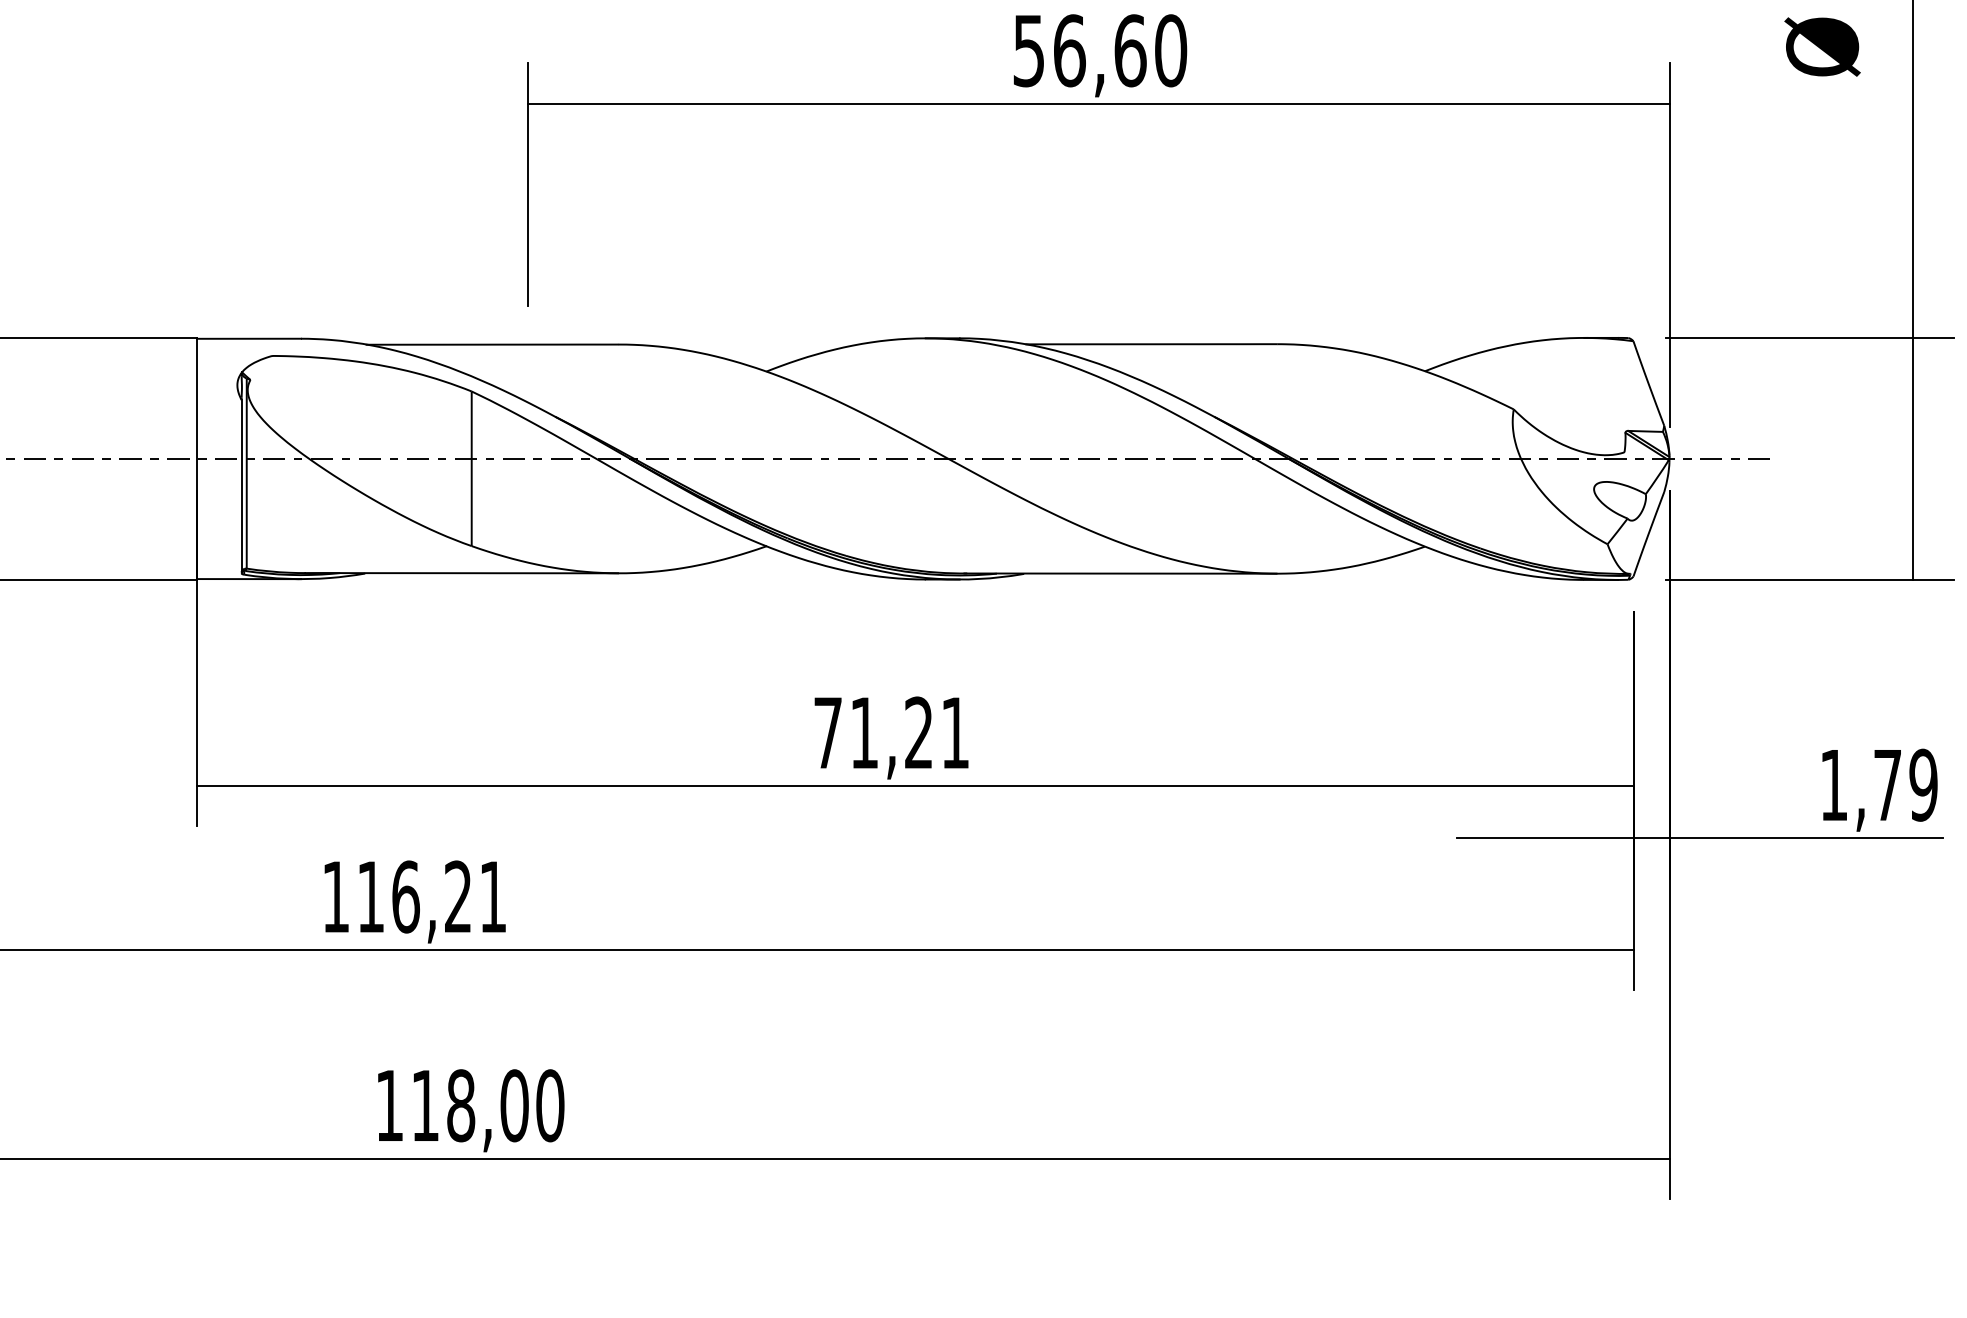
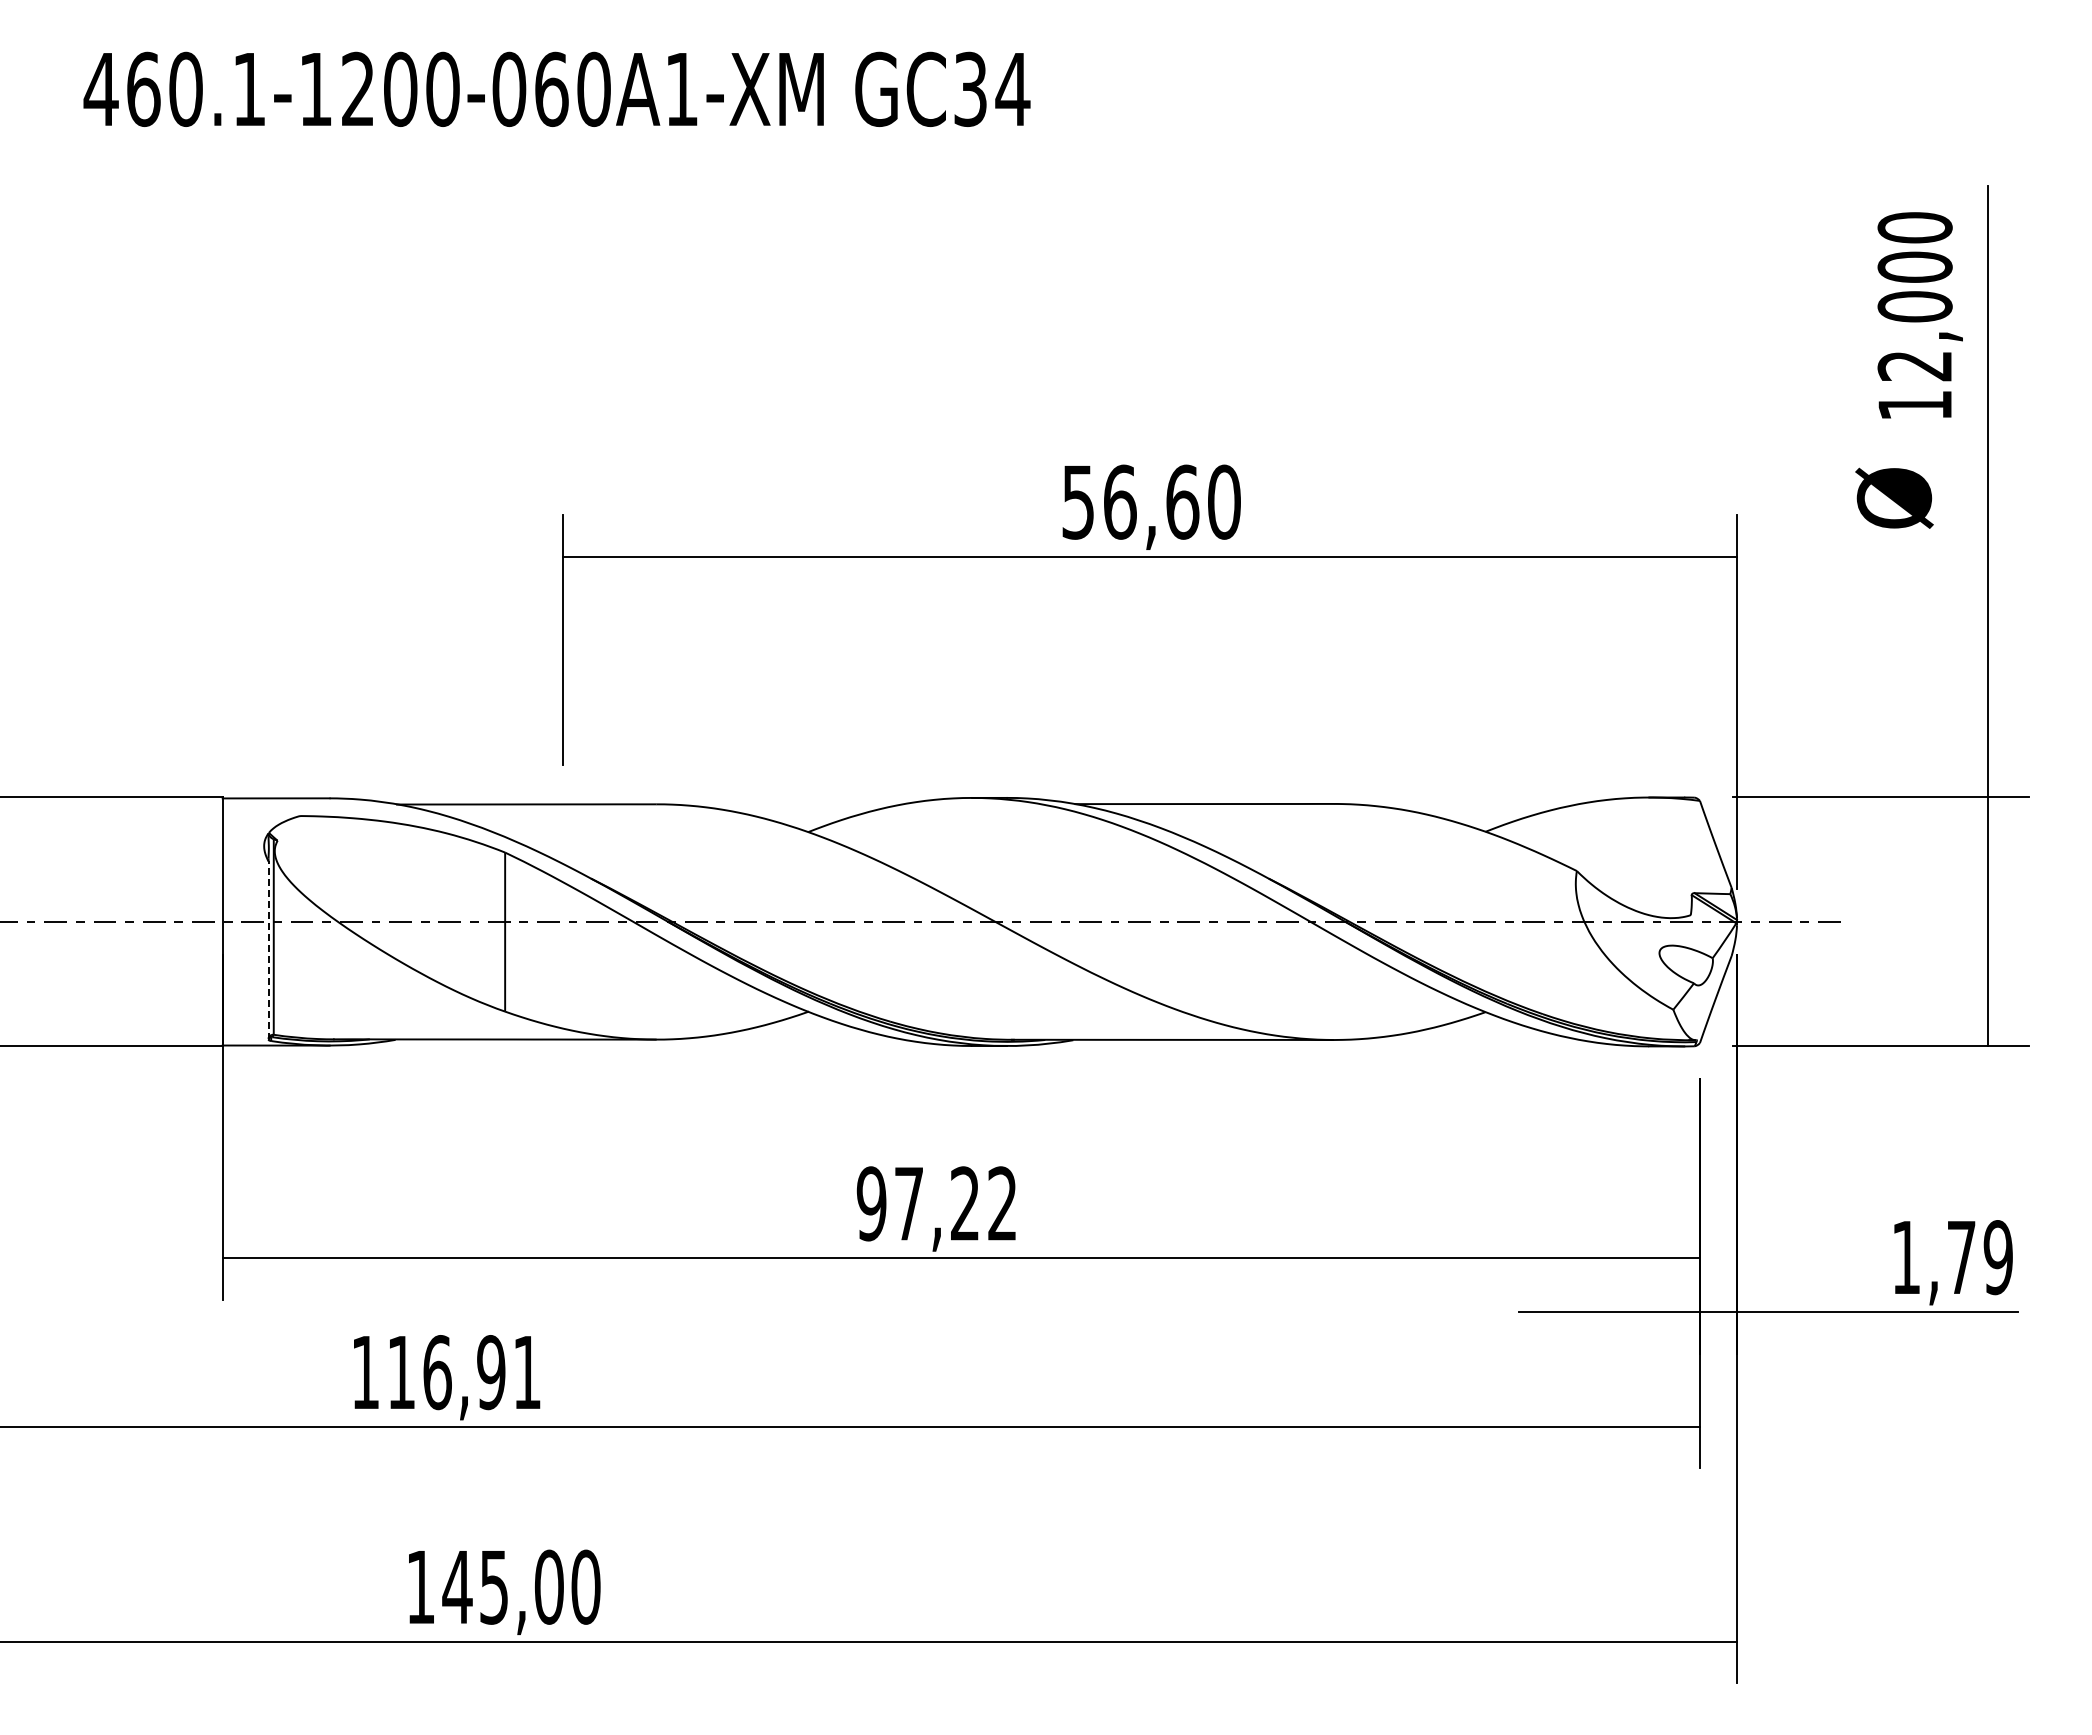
line: (241, 486) -> (268, 950), solid -> dashed
text: (890, 732) -> (935, 1203), 71,21 -> 97,22
text: (458, 896) -> (491, 1372), 116,21 -> 116,91
text: (442, 1105) -> (475, 1586), 118,00 -> 145,00

